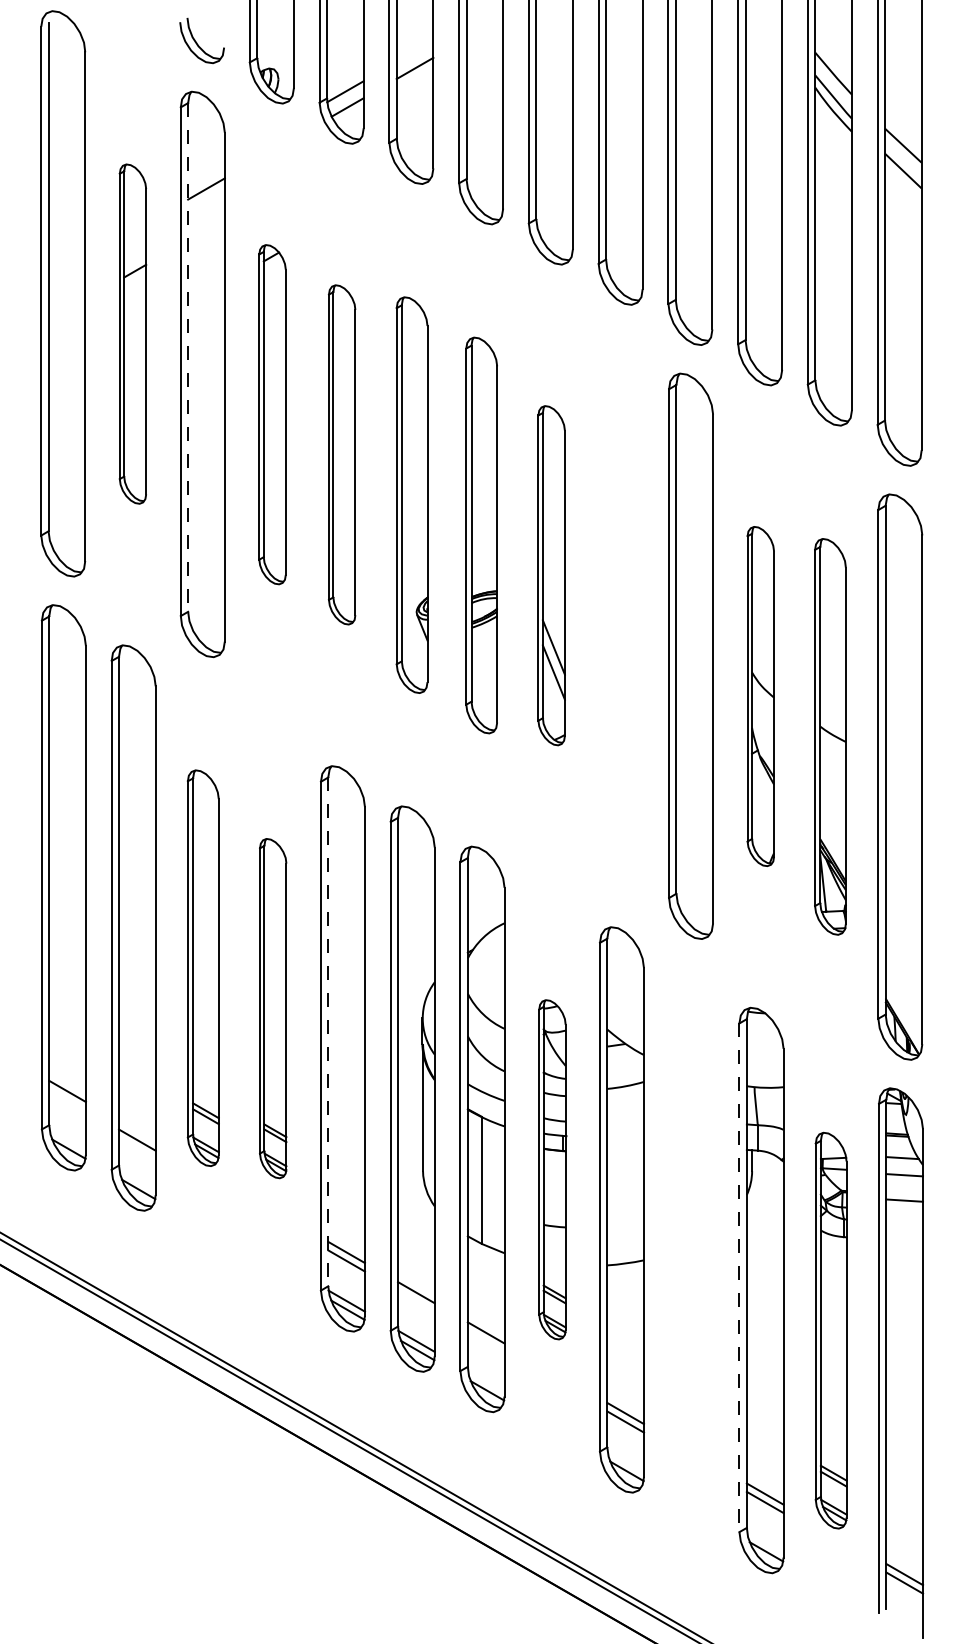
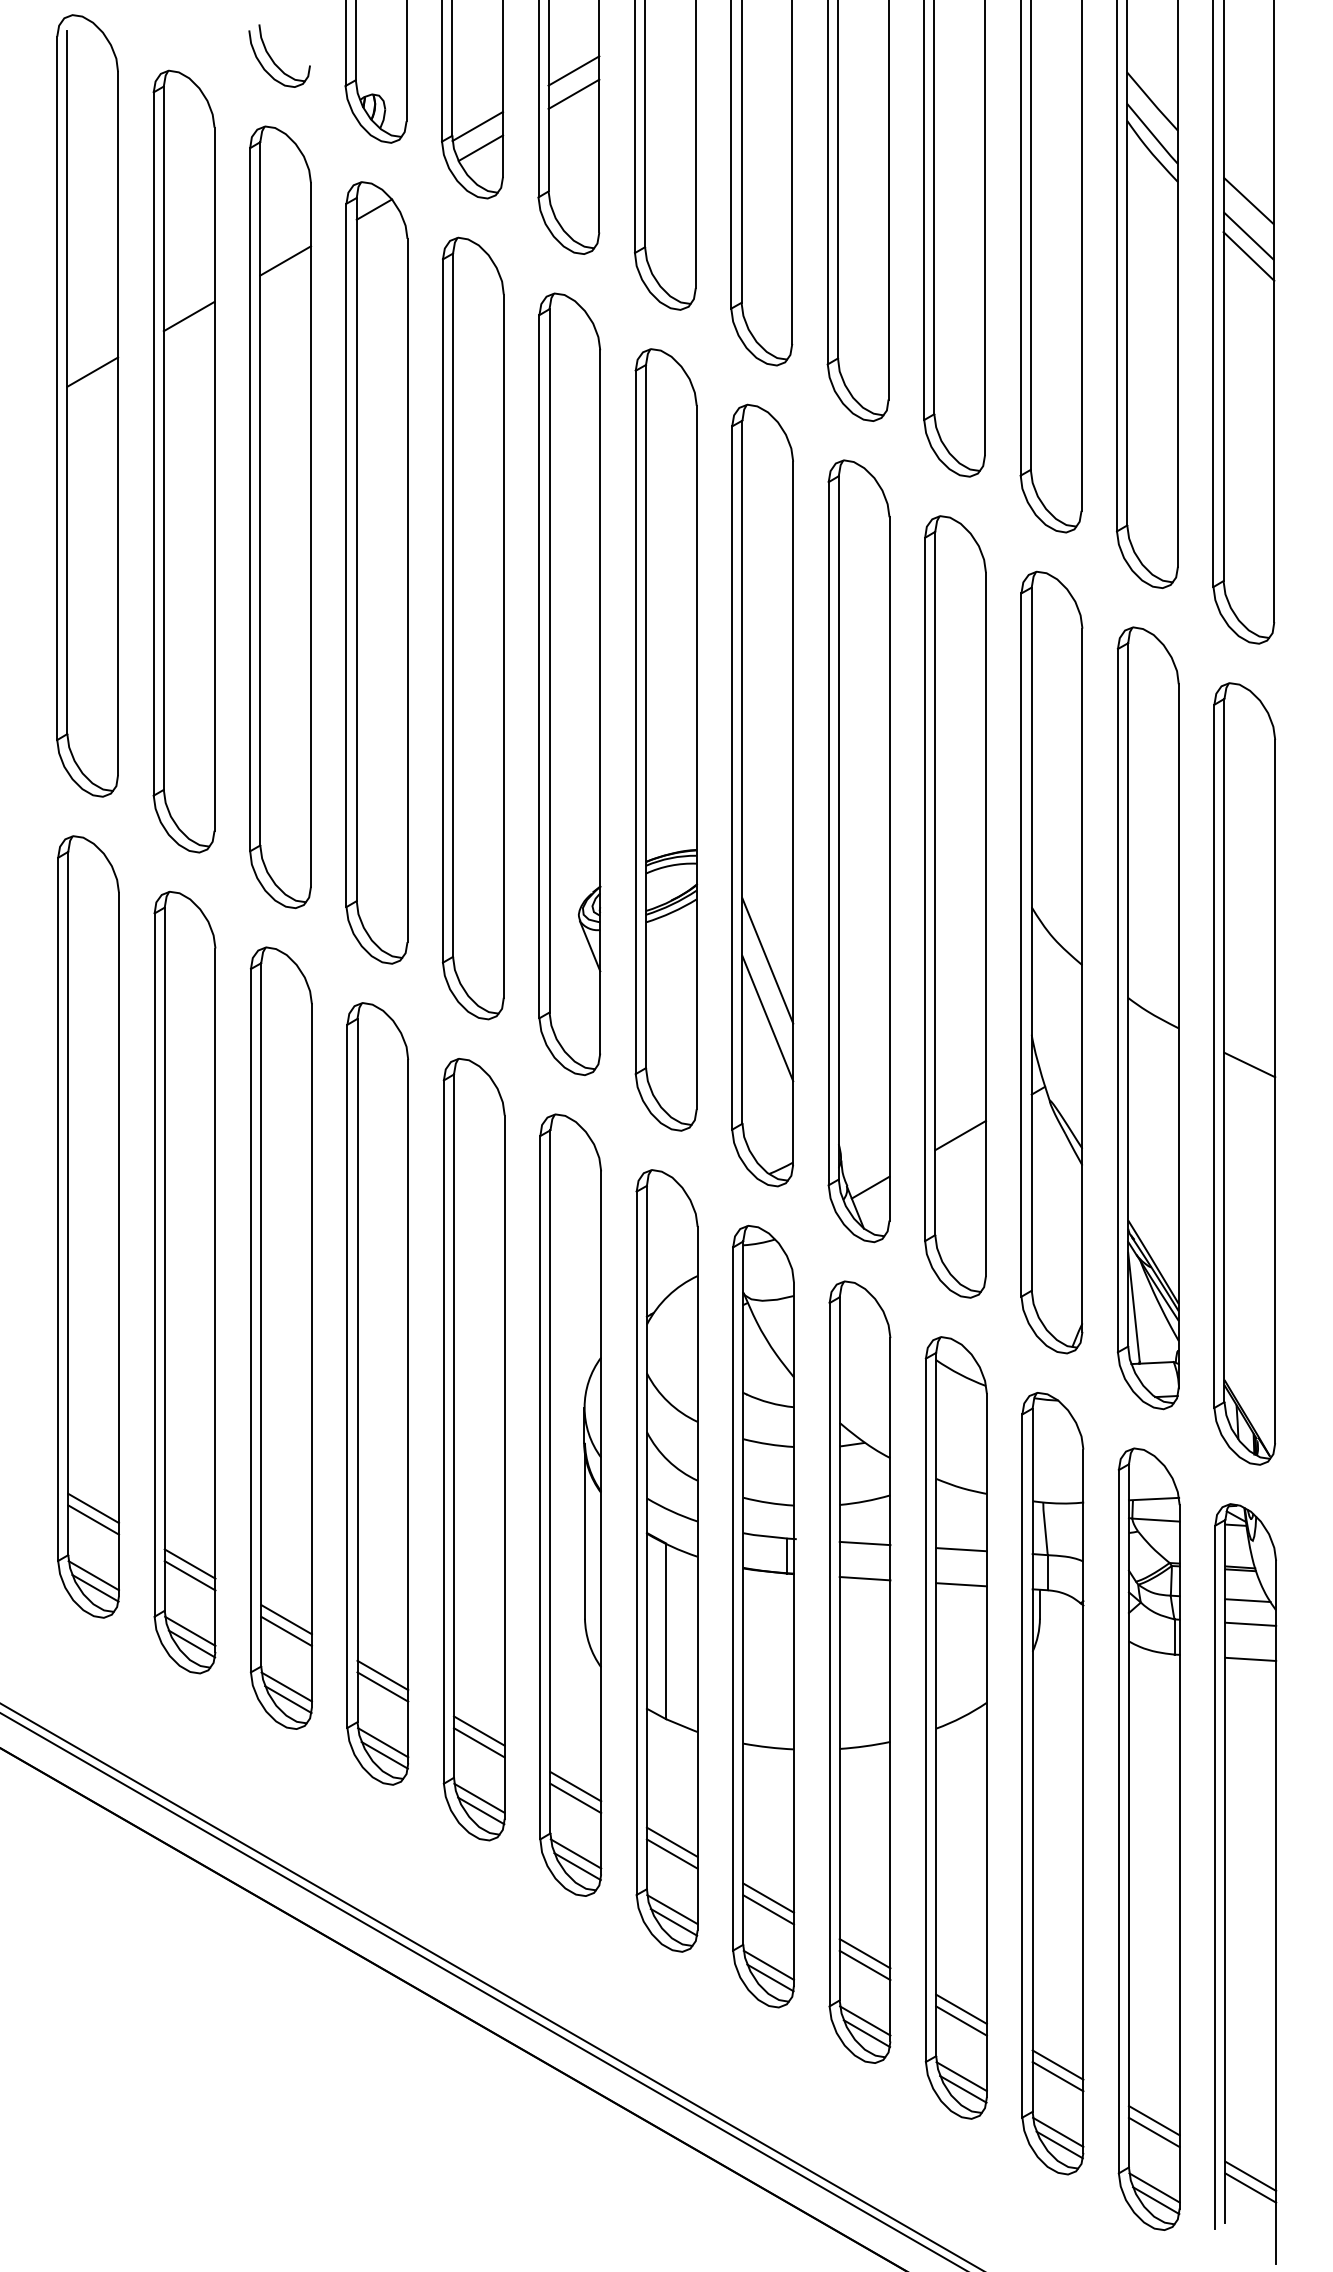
line: (414, 51) -> (573, 70), added
line: (903, 185) -> (1248, 256), added
line: (66, 268) -> (92, 371), added
part: (132, 334) -> (183, 461), size x1.67
line: (188, 357) -> (260, 493), dashed -> solid
part: (272, 414) -> (376, 572), size x1.67
part: (341, 454) -> (472, 628), size x1.67
part: (411, 494) -> (569, 683), size x1.43
part: (481, 535) -> (665, 739), size x1.43
part: (551, 575) -> (762, 795), size x1.67
part: (620, 616) -> (858, 851), added
part: (760, 696) -> (1051, 962), size x1.67
part: (829, 737) -> (1147, 1018), size x1.43
line: (903, 770) -> (1249, 1064), added
line: (694, 821) -> (960, 1135), added
part: (202, 967) -> (280, 1337), size x1.43
part: (272, 1008) -> (377, 1393), size x1.67
line: (327, 1032) -> (453, 1426), dashed -> solid
line: (67, 1099) -> (93, 1519), added
line: (625, 1116) -> (864, 1543), added
line: (136, 1131) -> (189, 1563), added
line: (67, 1139) -> (93, 1575), added
line: (625, 1142) -> (864, 1578), added
part: (552, 1169) -> (764, 1616), size x1.67
line: (137, 1179) -> (190, 1630), added
part: (691, 1249) -> (955, 1727), added
line: (739, 1278) -> (1022, 1766), dashed -> solid
line: (416, 1301) -> (575, 1798), added
part: (830, 1330) -> (1148, 1838), size x1.43
line: (485, 1341) -> (671, 1853), added
line: (486, 1381) -> (672, 1909), added
line: (625, 1461) -> (865, 2020), added
line: (765, 1542) -> (1058, 2131), added

